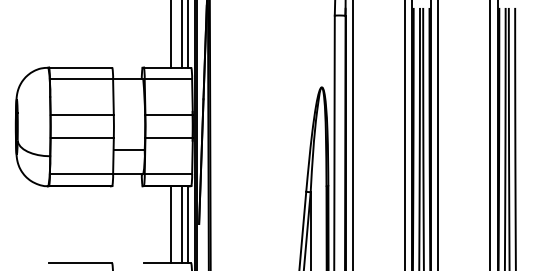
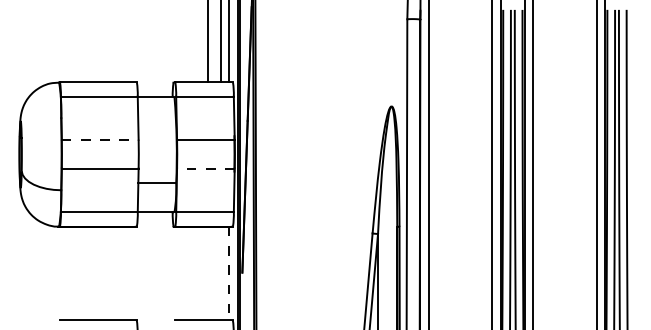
line: (82, 114) -> (100, 139), solid -> dashed
line: (168, 138) -> (205, 168), solid -> dashed
line: (171, 224) -> (208, 273), removed
line: (181, 224) -> (221, 273), removed
line: (187, 224) -> (228, 273), solid -> dashed

